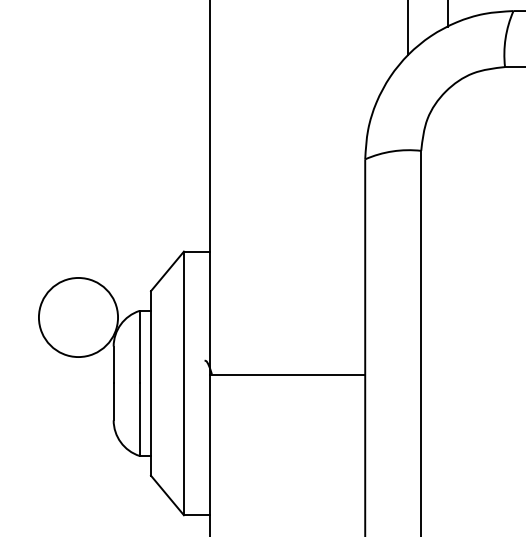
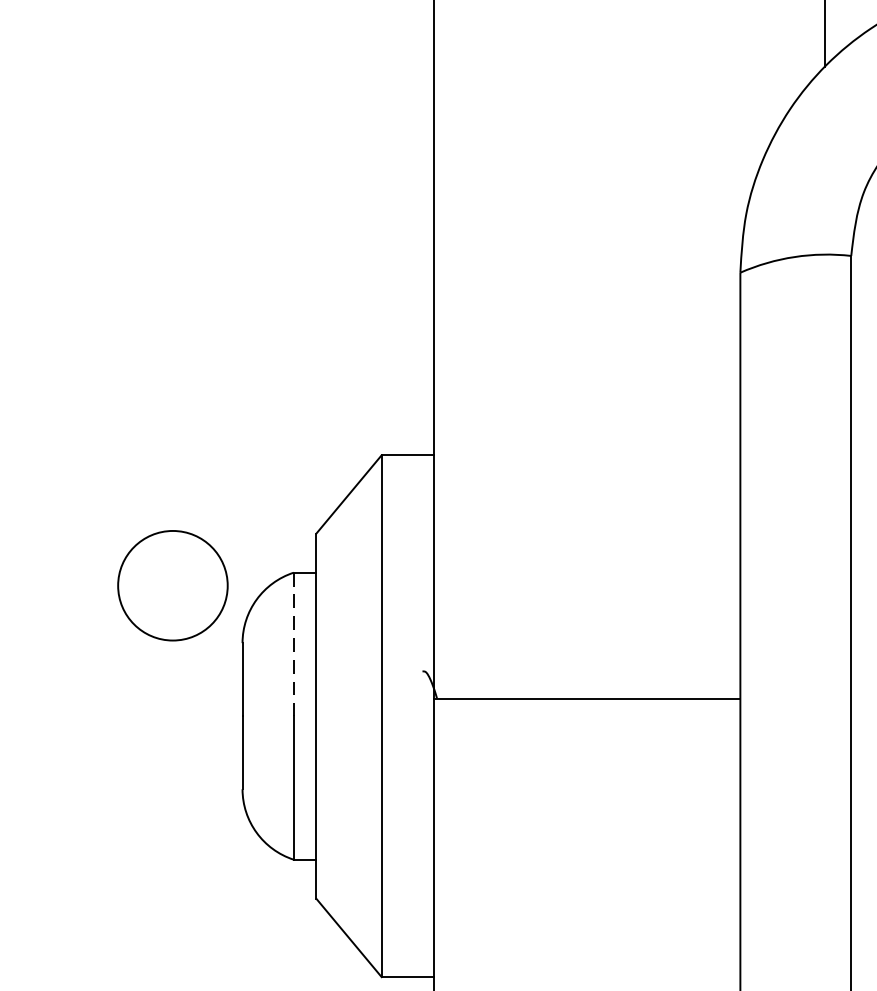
circle: (78, 317) -> (172, 585), size x0.7
line: (139, 347) -> (293, 645), solid -> dashed

